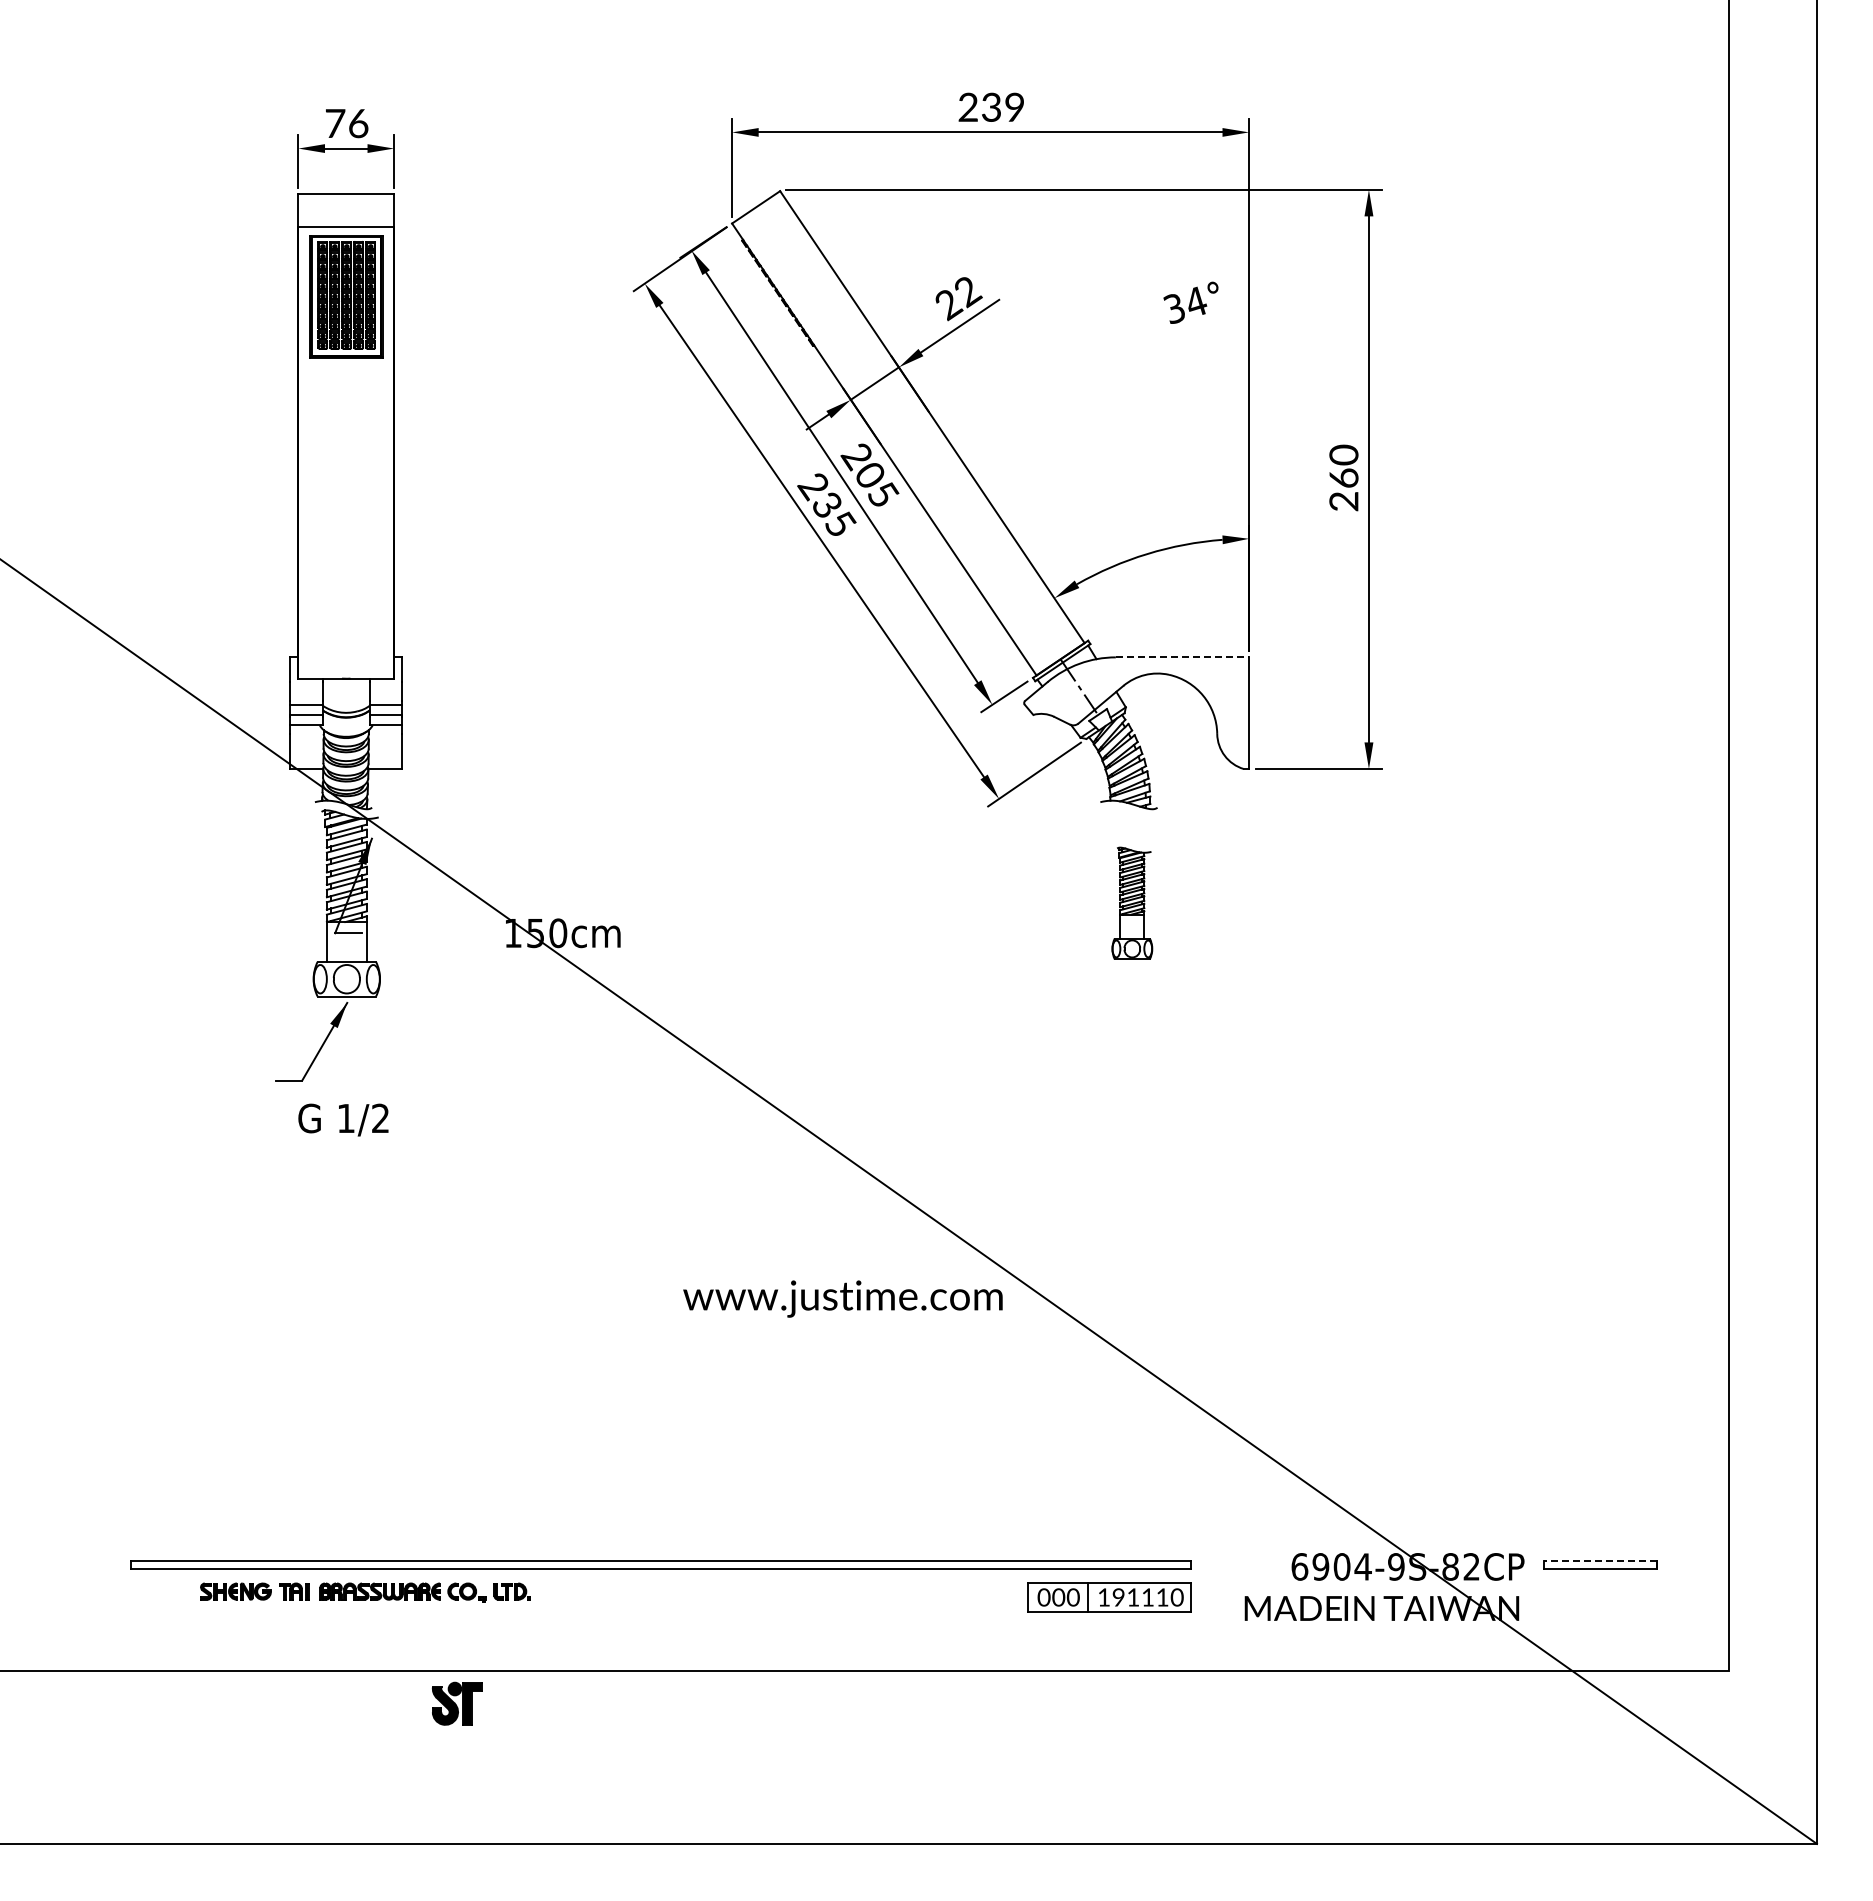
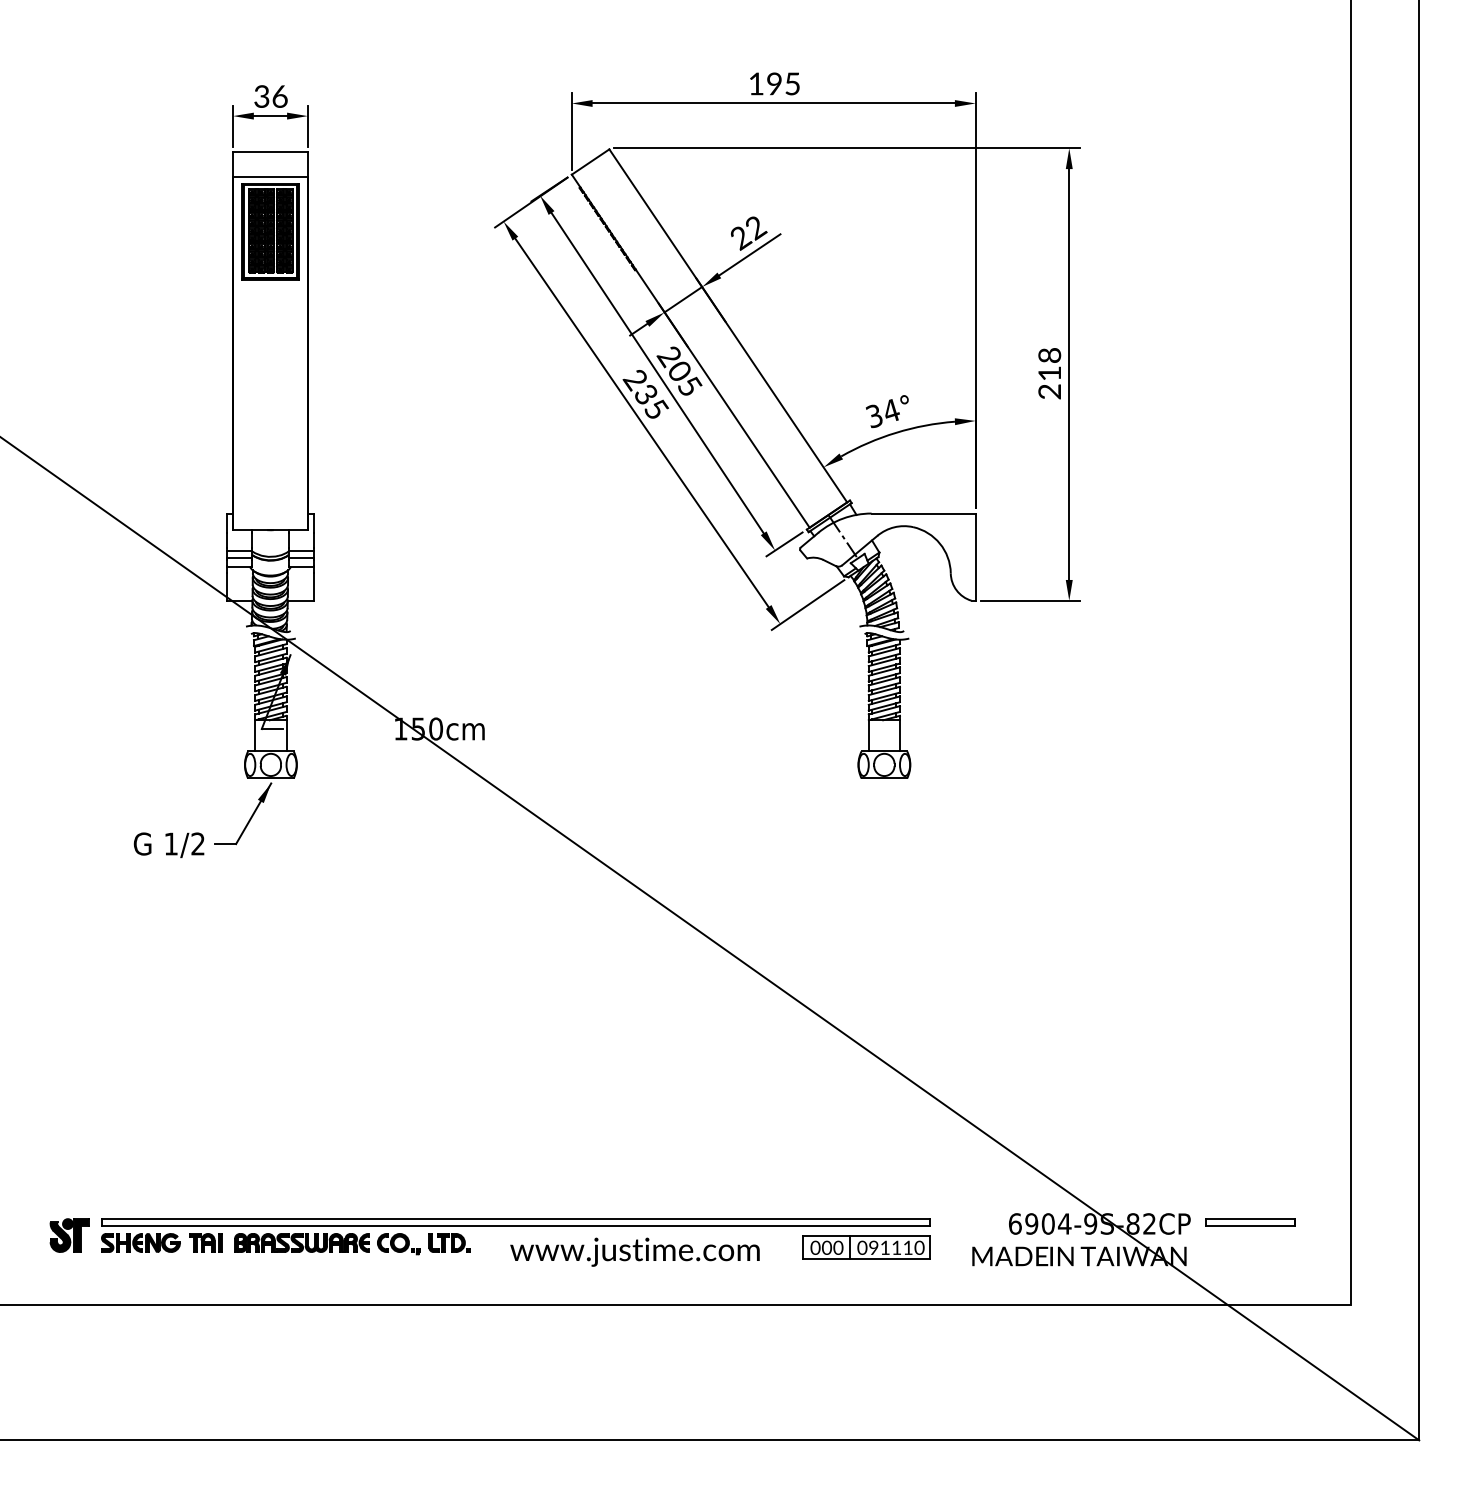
text: (990, 106) -> (773, 83), 239 -> 195
text: (335, 123) -> (262, 96), 76 -> 36
text: (1190, 302) -> (886, 411), moved
text: (1343, 465) -> (1049, 363), 260 -> 218
line: (1182, 657) -> (923, 513), dashed -> solid
part: (1132, 903) -> (884, 705), size x1.67
text: (343, 1119) -> (169, 844), moved
text: (842, 1298) -> (634, 1251), moved
line: (1600, 1560) -> (1250, 1218), dashed -> solid
part: (365, 1592) -> (285, 1243), size x1.43
text: (1103, 1597) -> (861, 1247), 191110 -> 091110
part: (456, 1703) -> (69, 1235), moved

